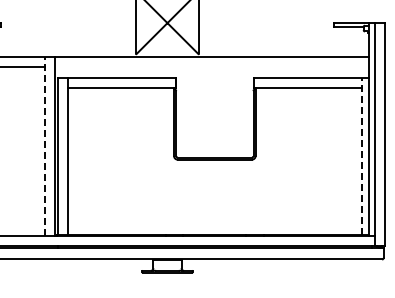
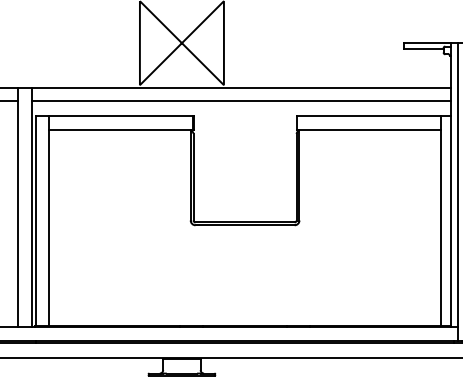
line: (211, 66) -> (240, 101), added
line: (44, 146) -> (17, 207), dashed -> solid
line: (361, 155) -> (440, 219), dashed -> solid

